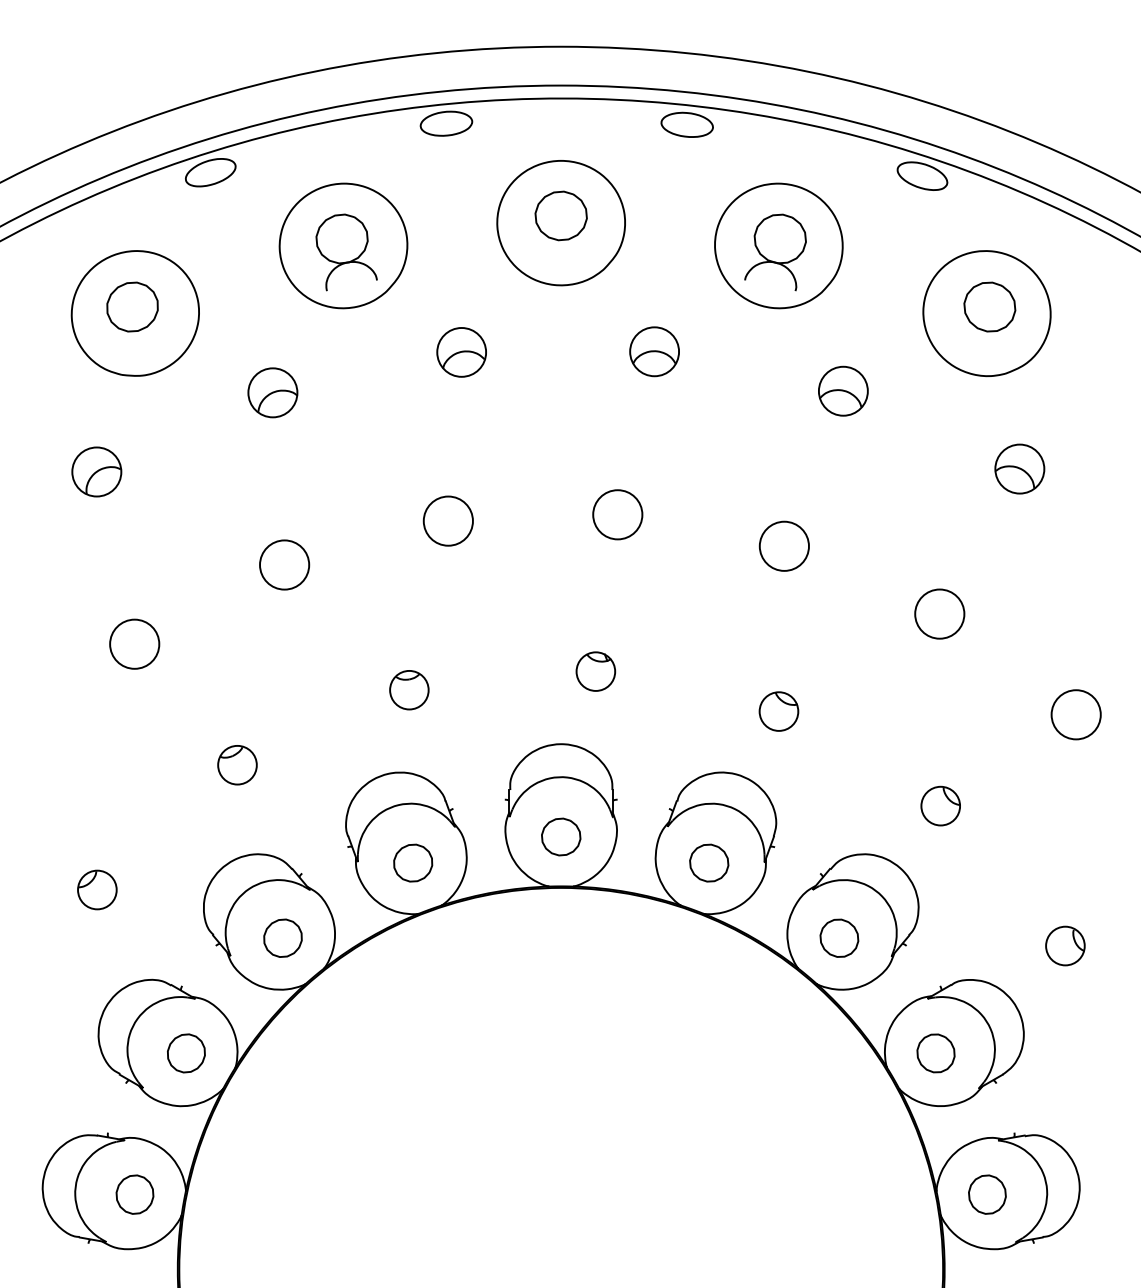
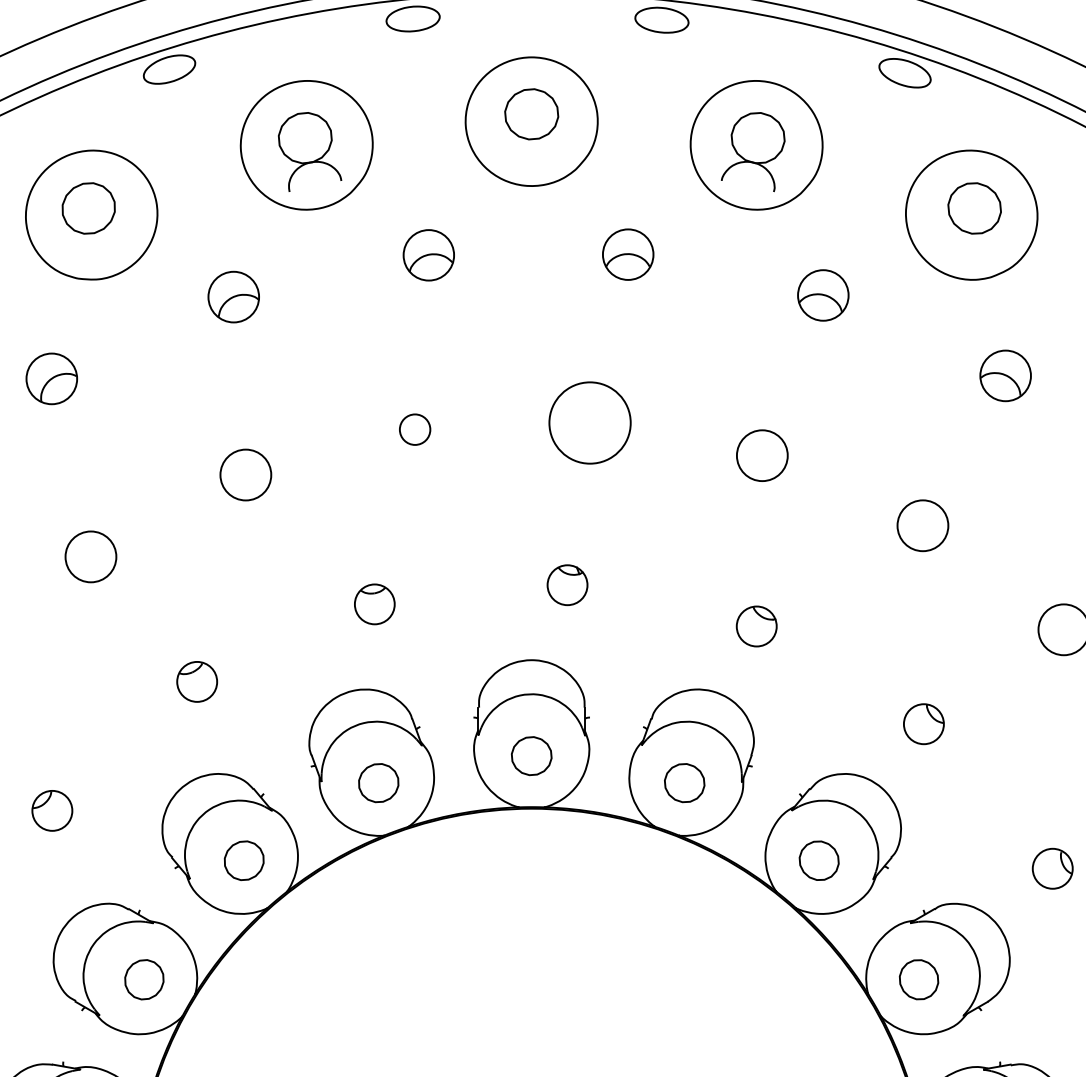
circle: (617, 514) -> (589, 422), size x1.6
circle: (447, 520) -> (414, 429), size x0.6

